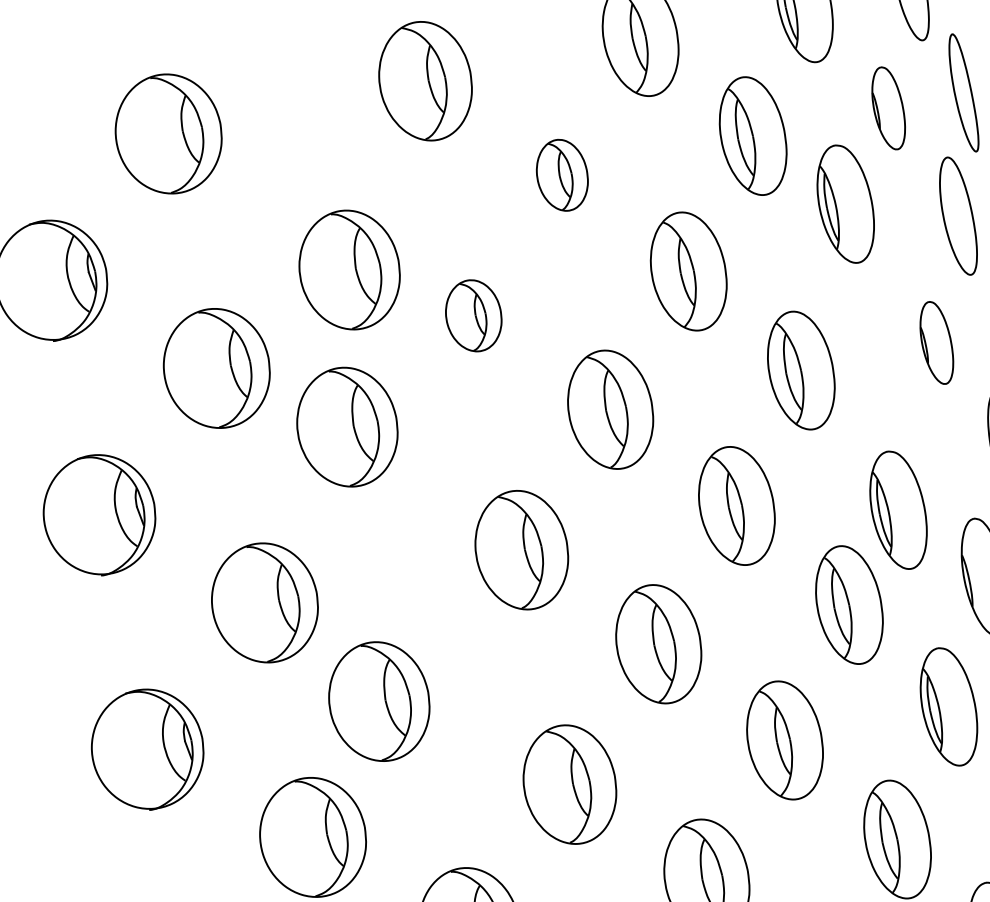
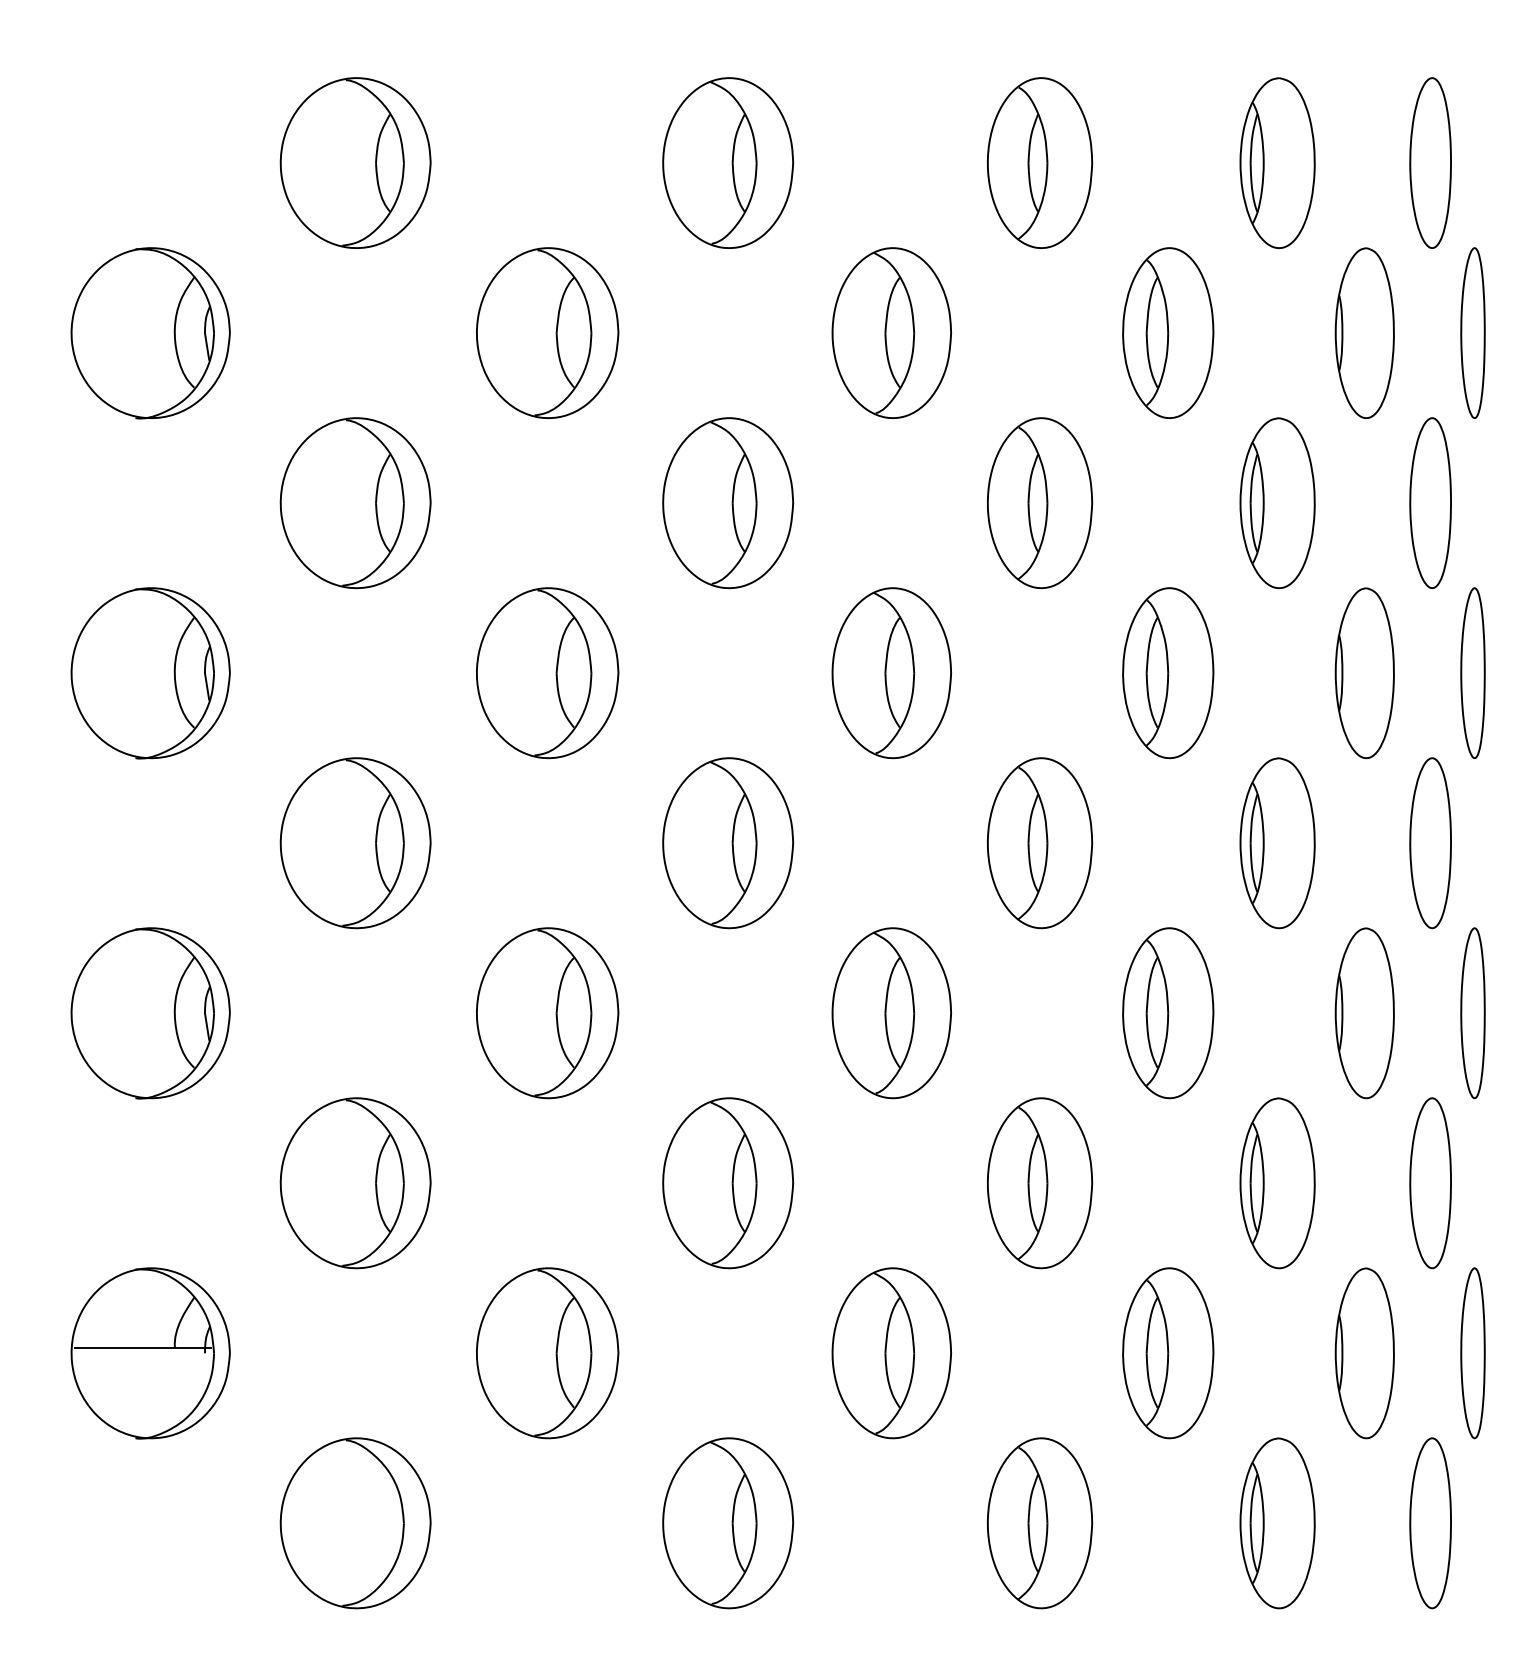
part: (888, 108) -> (1364, 332), size x1.43
part: (562, 175) -> (891, 332), size x1.67
part: (845, 204) -> (1277, 503), moved
part: (349, 269) -> (547, 332), moved
part: (473, 316) -> (728, 503), size x1.67
part: (936, 343) -> (1364, 673), size x1.43
part: (347, 427) -> (547, 673), moved
part: (898, 510) -> (1277, 843), moved
part: (379, 701) -> (547, 1013), moved

